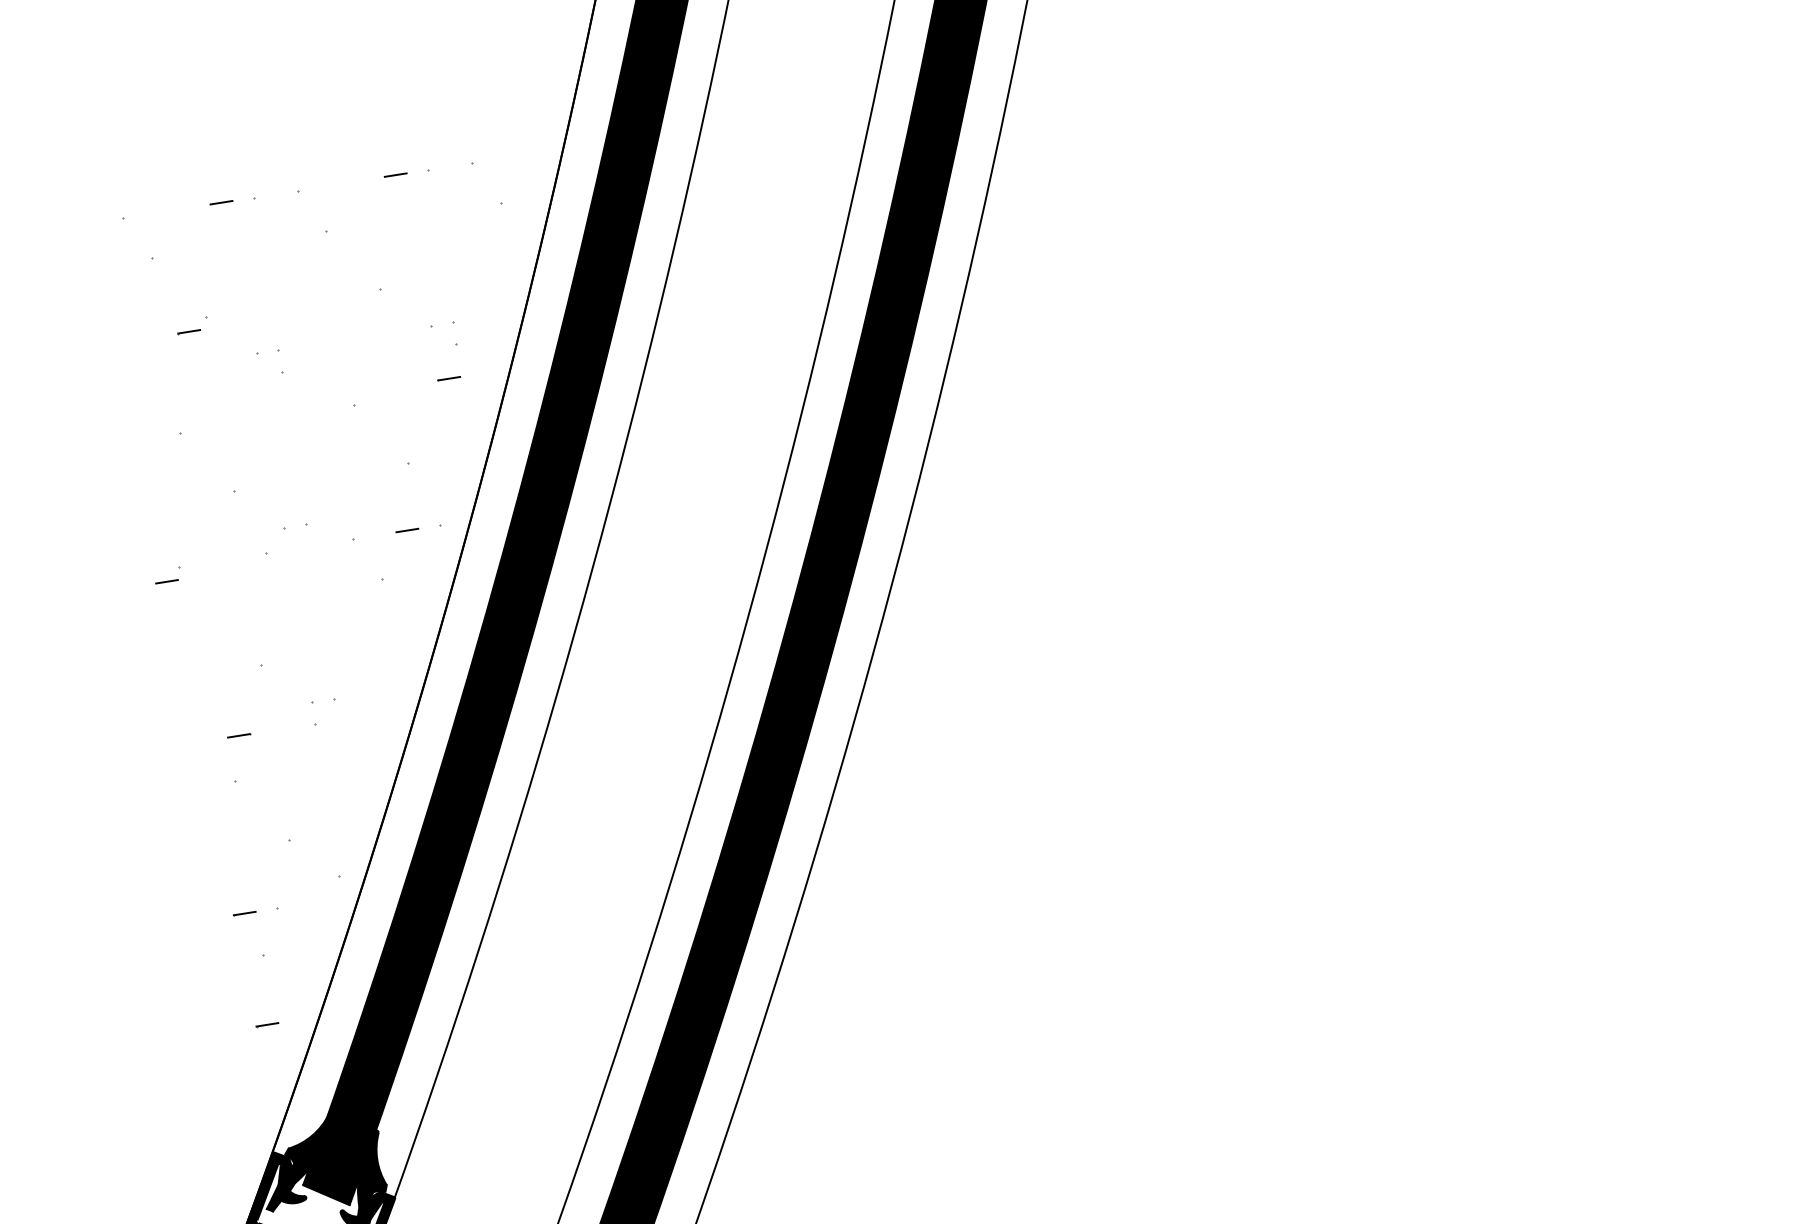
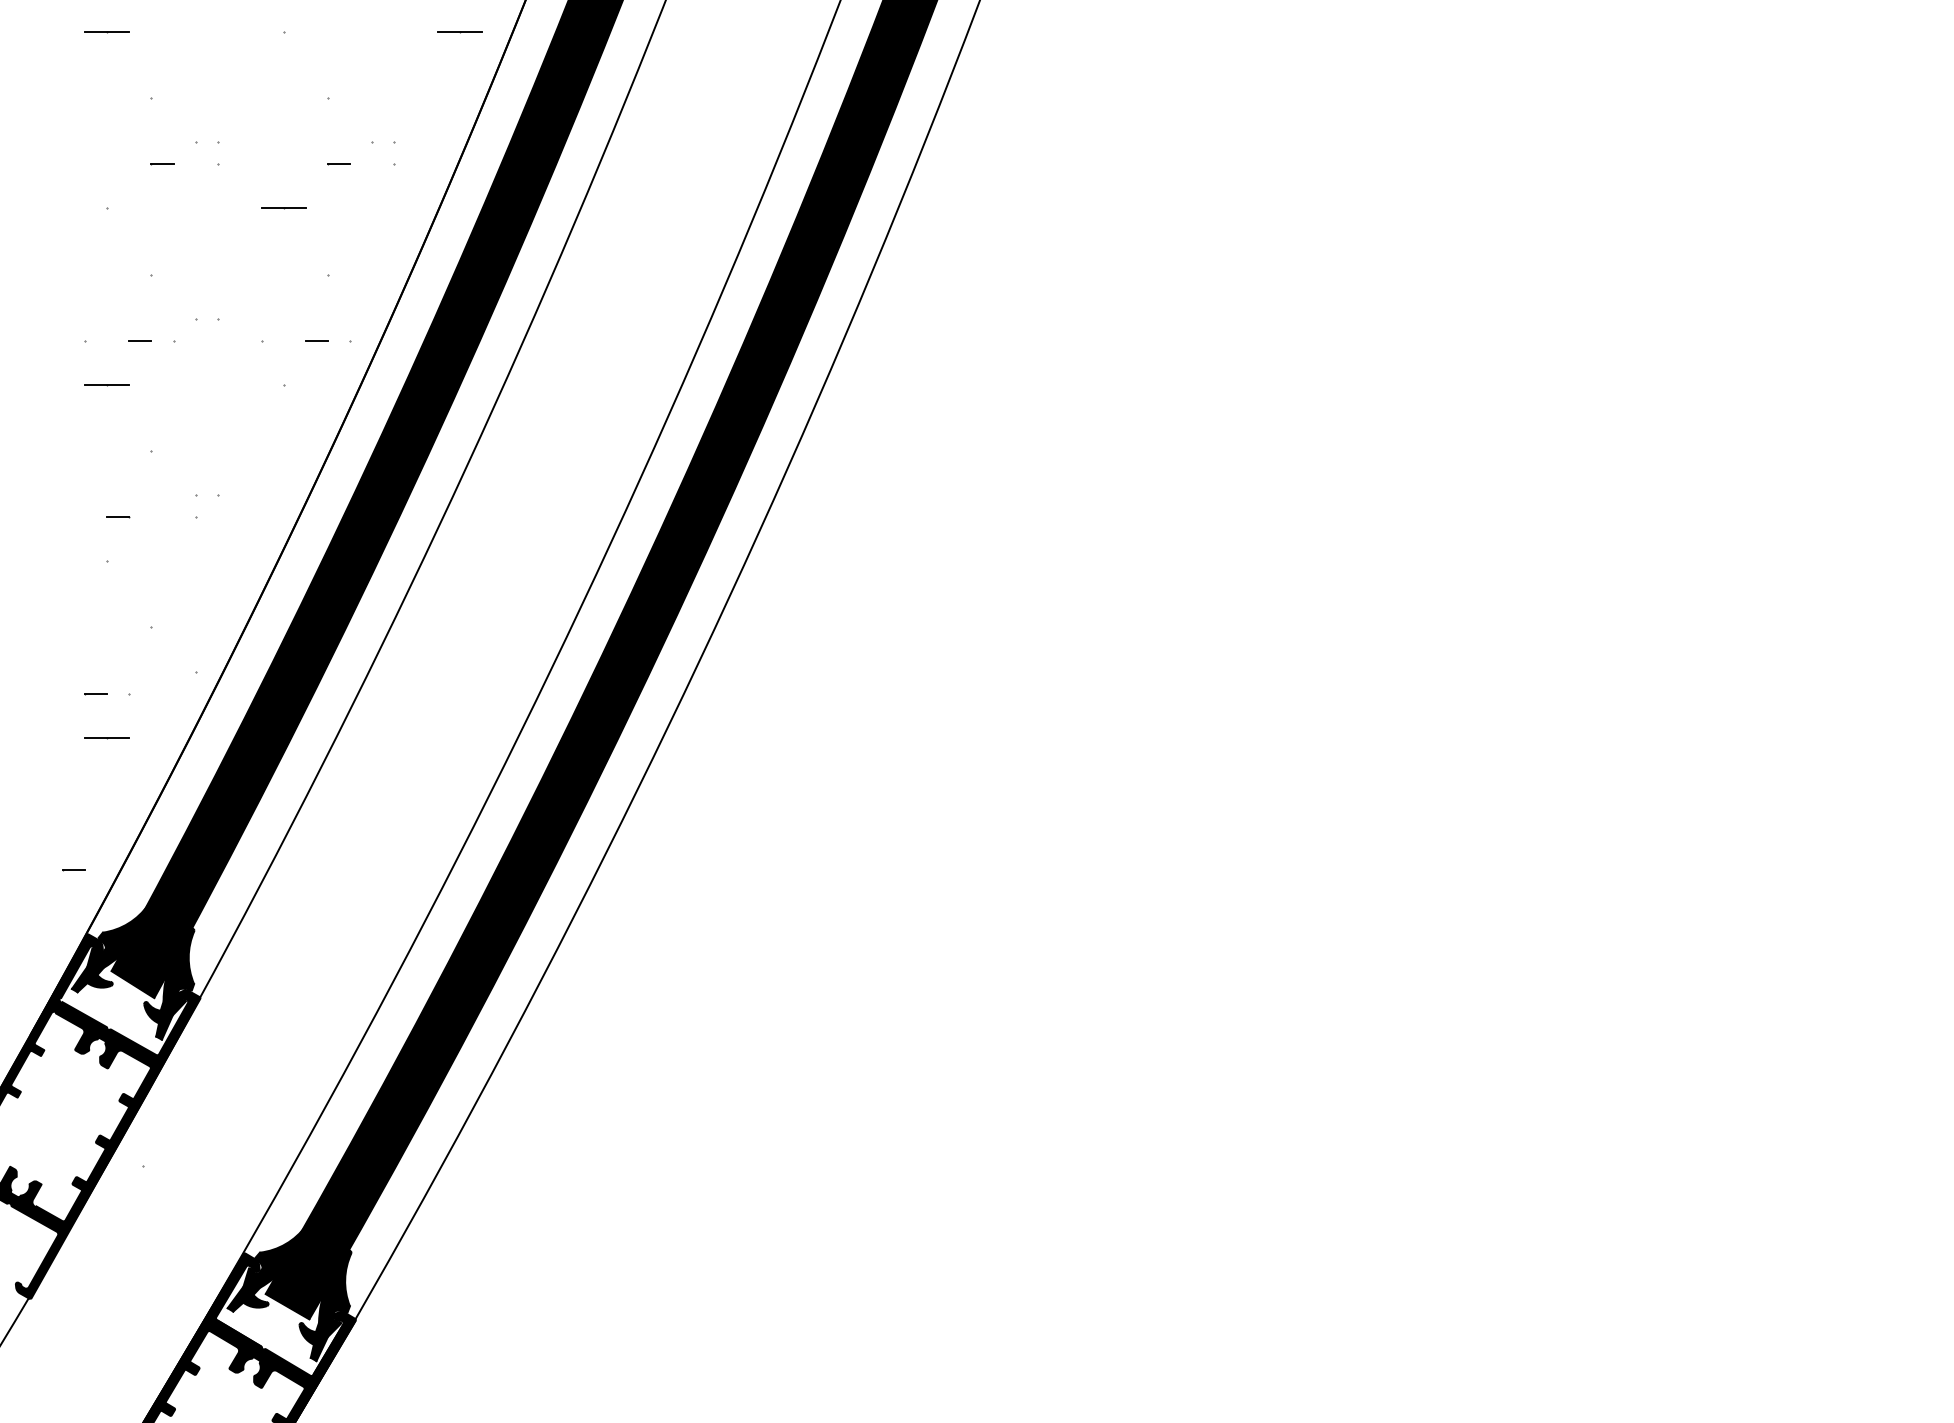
line: (501, 203) -> (460, 32), added
line: (152, 258) -> (107, 32), added
line: (189, 331) -> (162, 164), moved
line: (448, 378) -> (338, 164), moved
line: (353, 405) -> (283, 208), added
line: (166, 581) -> (139, 340), moved
line: (206, 607) -> (106, 385), added
line: (262, 955) -> (107, 737), added
line: (266, 1025) -> (73, 870), moved

